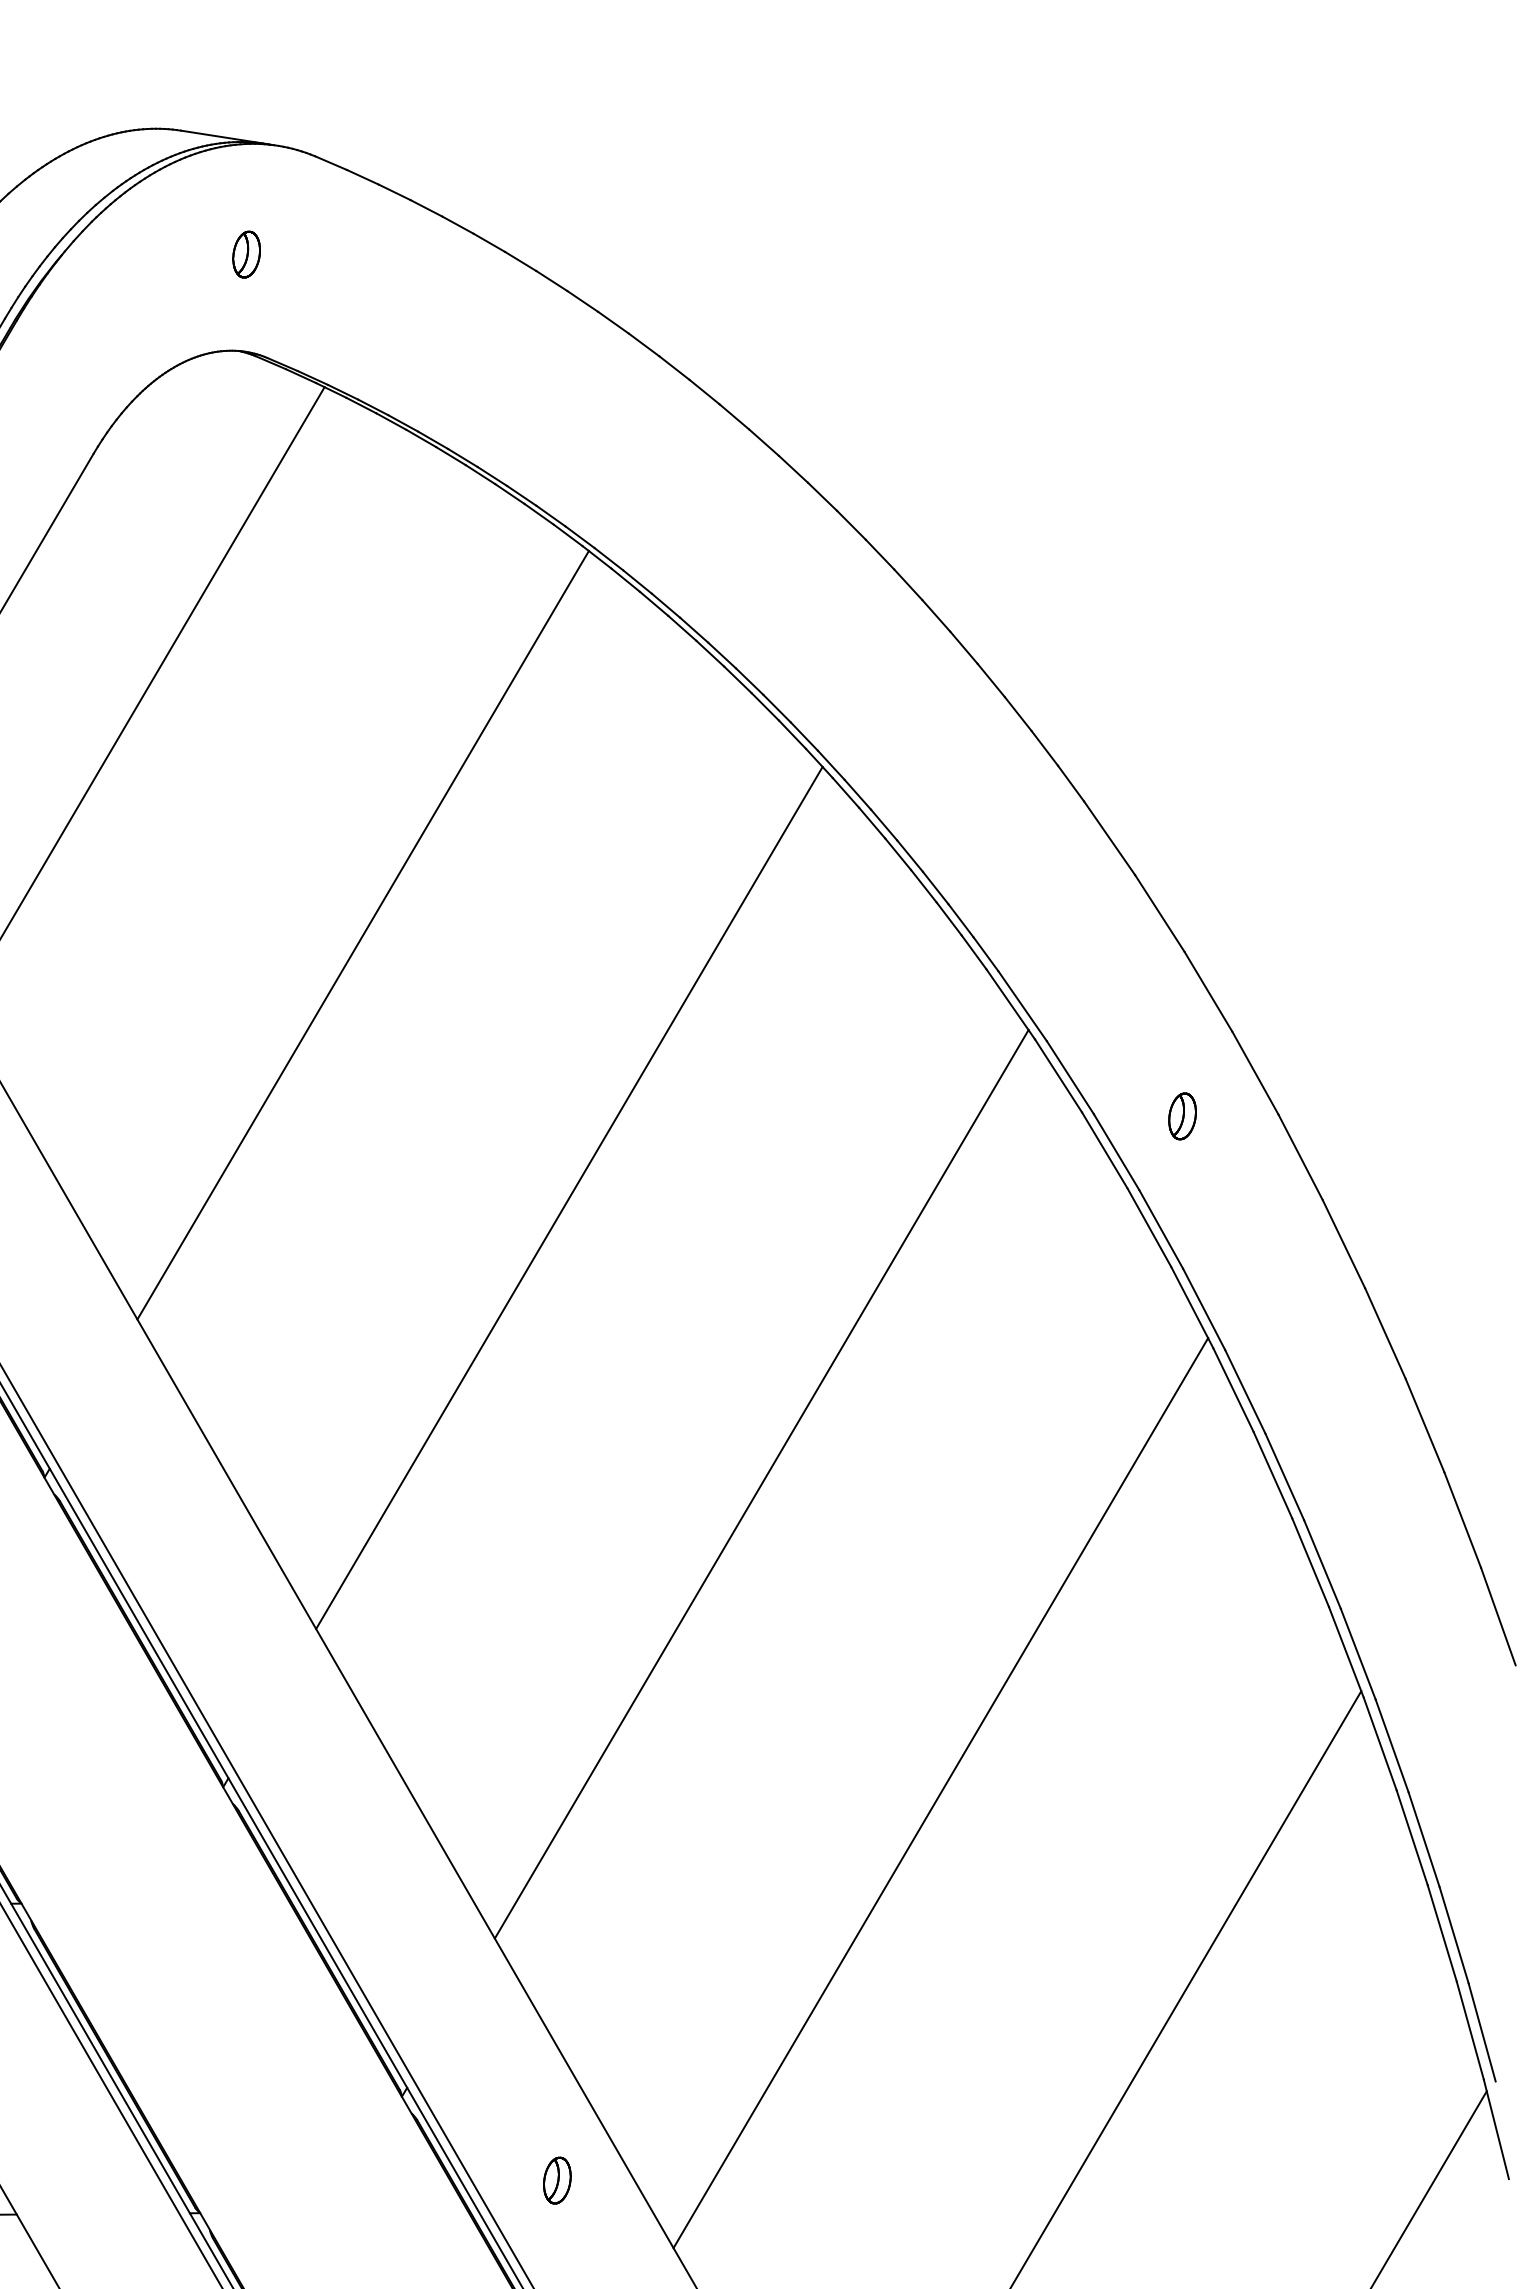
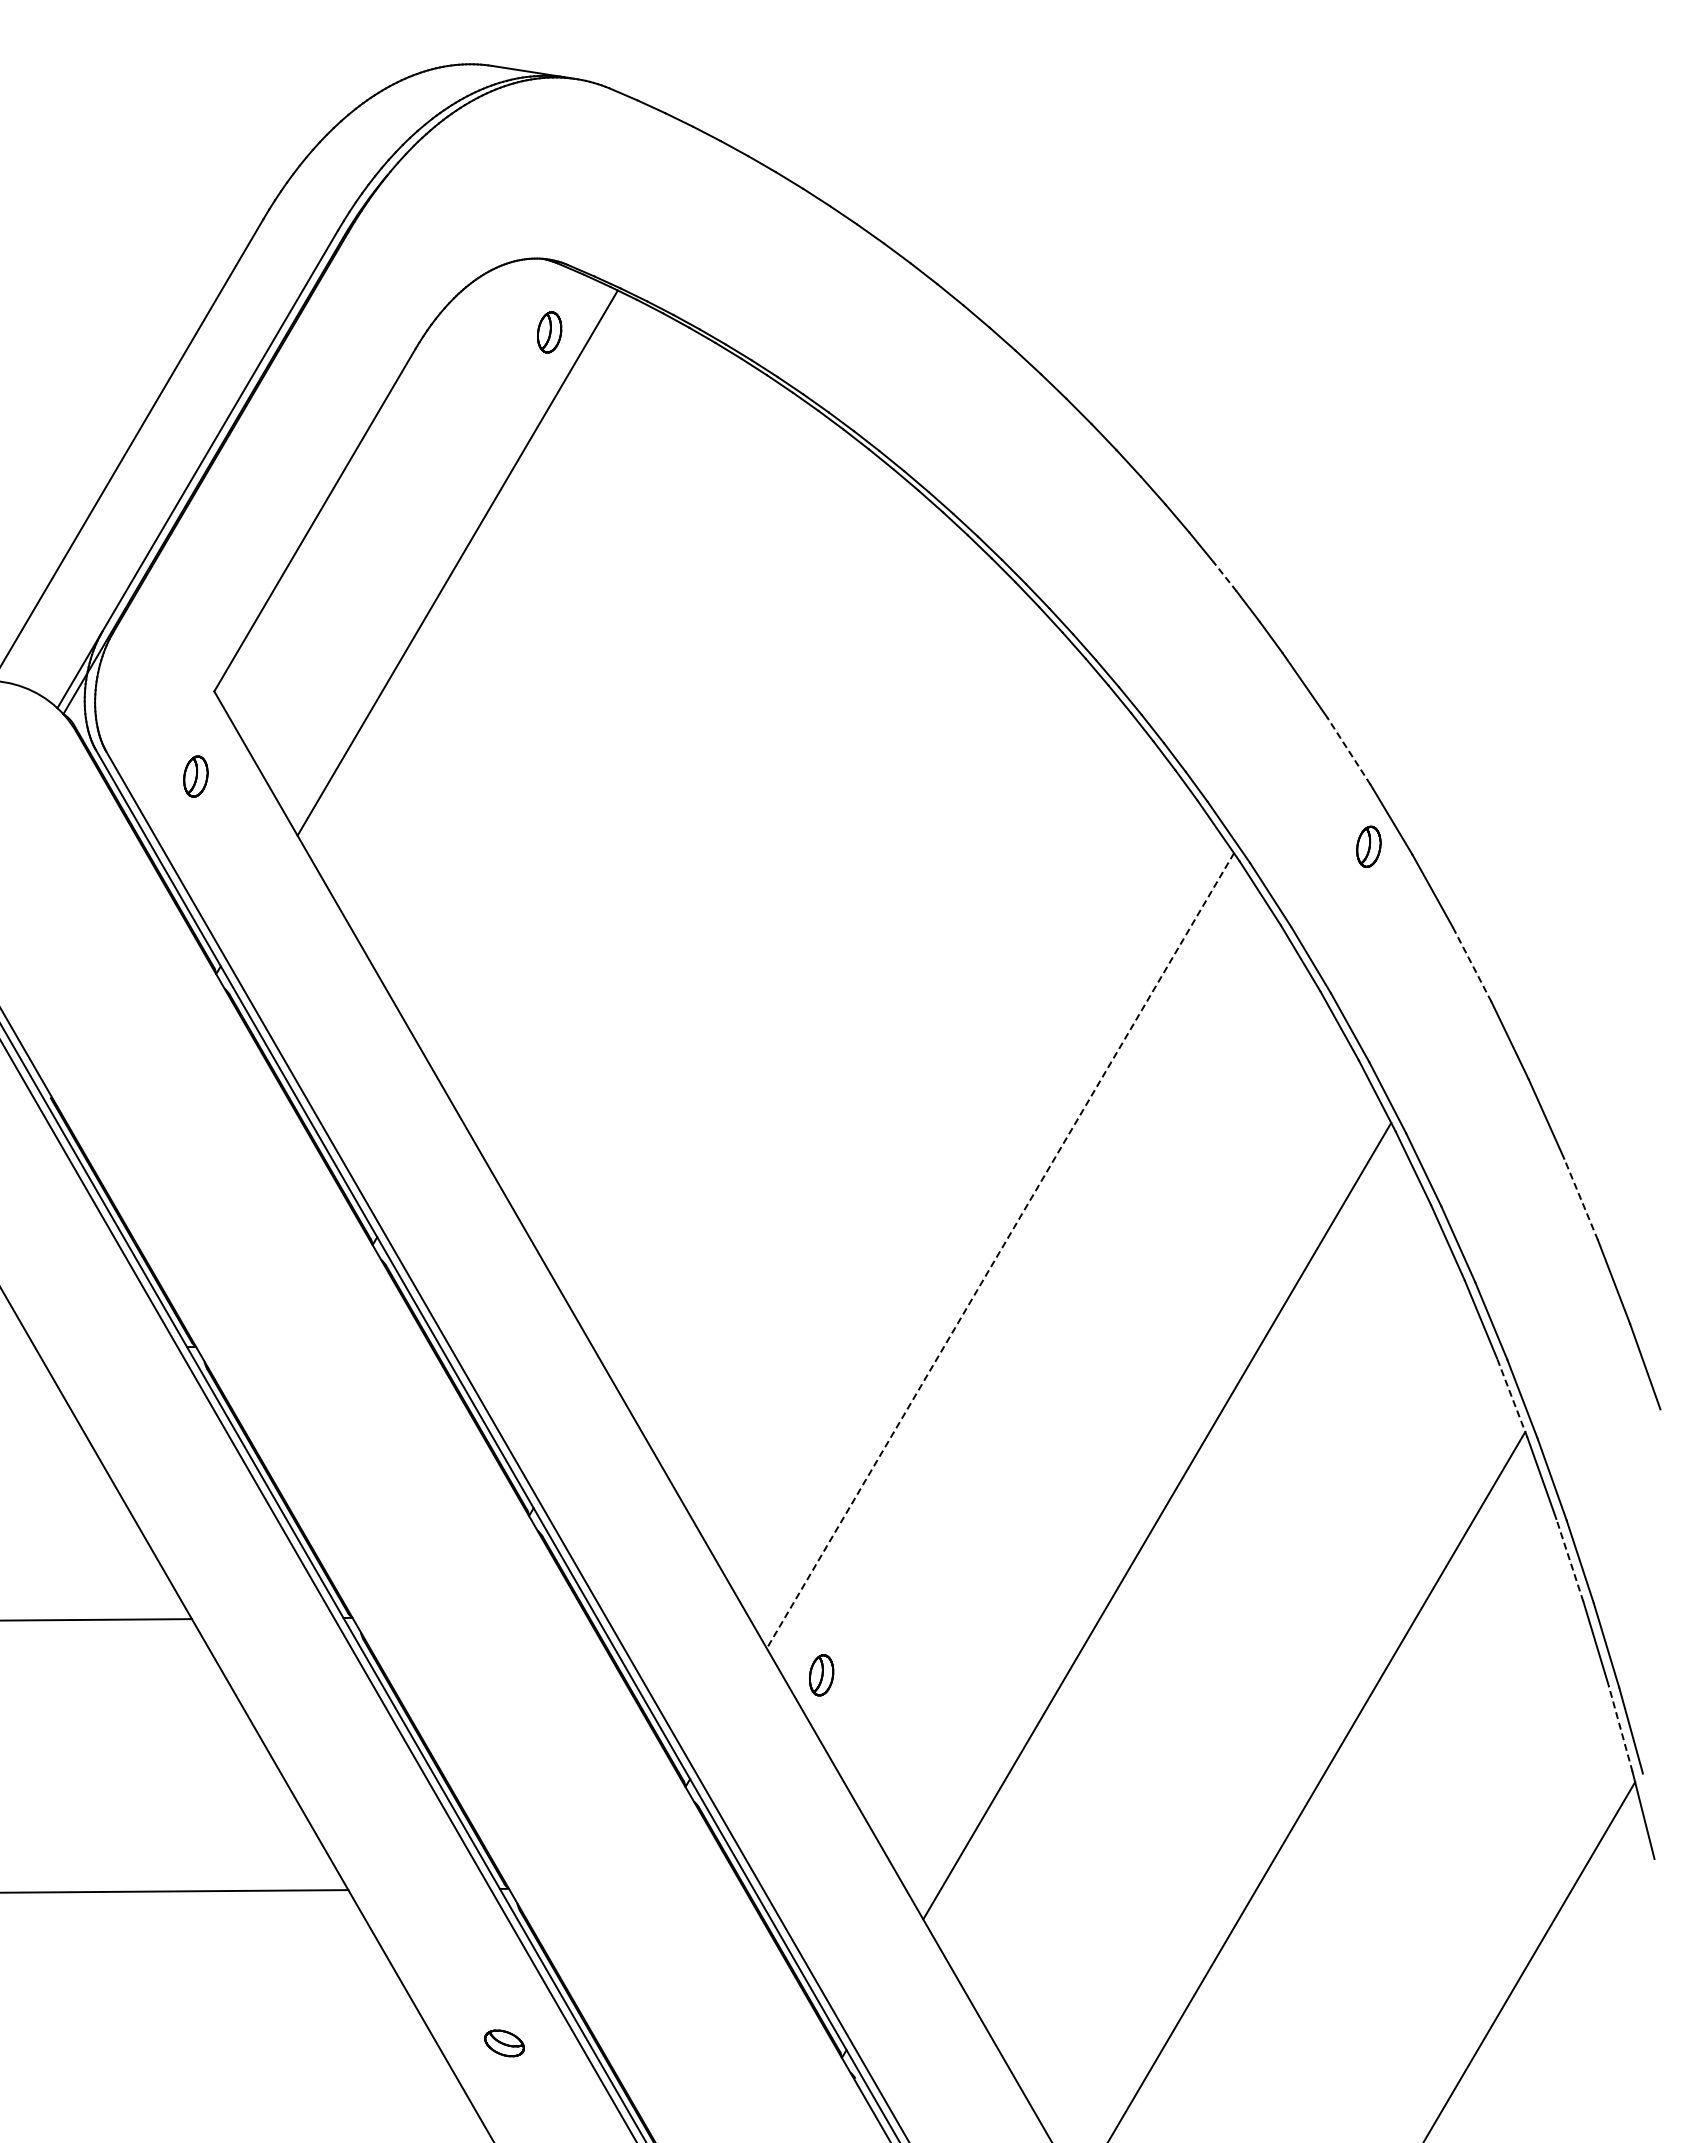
part: (246, 254) -> (549, 332), moved
line: (1017, 713) -> (1224, 576), solid -> dashed
line: (1159, 913) -> (1348, 751), solid -> dashed
line: (363, 934) -> (651, 769), removed
part: (1182, 1116) -> (1368, 846), moved
line: (1299, 1157) -> (1471, 964), solid -> dashed
line: (568, 1197) -> (831, 999), removed
line: (1424, 1425) -> (1580, 1199), solid -> dashed
line: (761, 1485) -> (1000, 1251), solid -> dashed
line: (1346, 1651) -> (1512, 1397), solid -> dashed
line: (1411, 1838) -> (1569, 1560), solid -> dashed
line: (1470, 2029) -> (1620, 1728), solid -> dashed
part: (557, 2180) -> (821, 1675), moved

